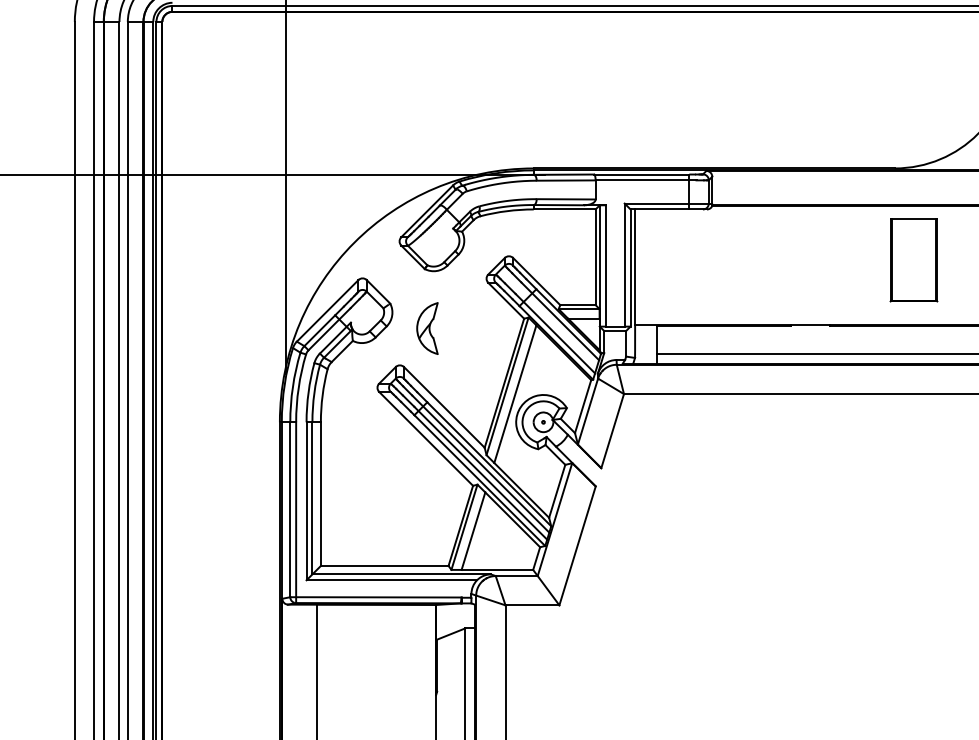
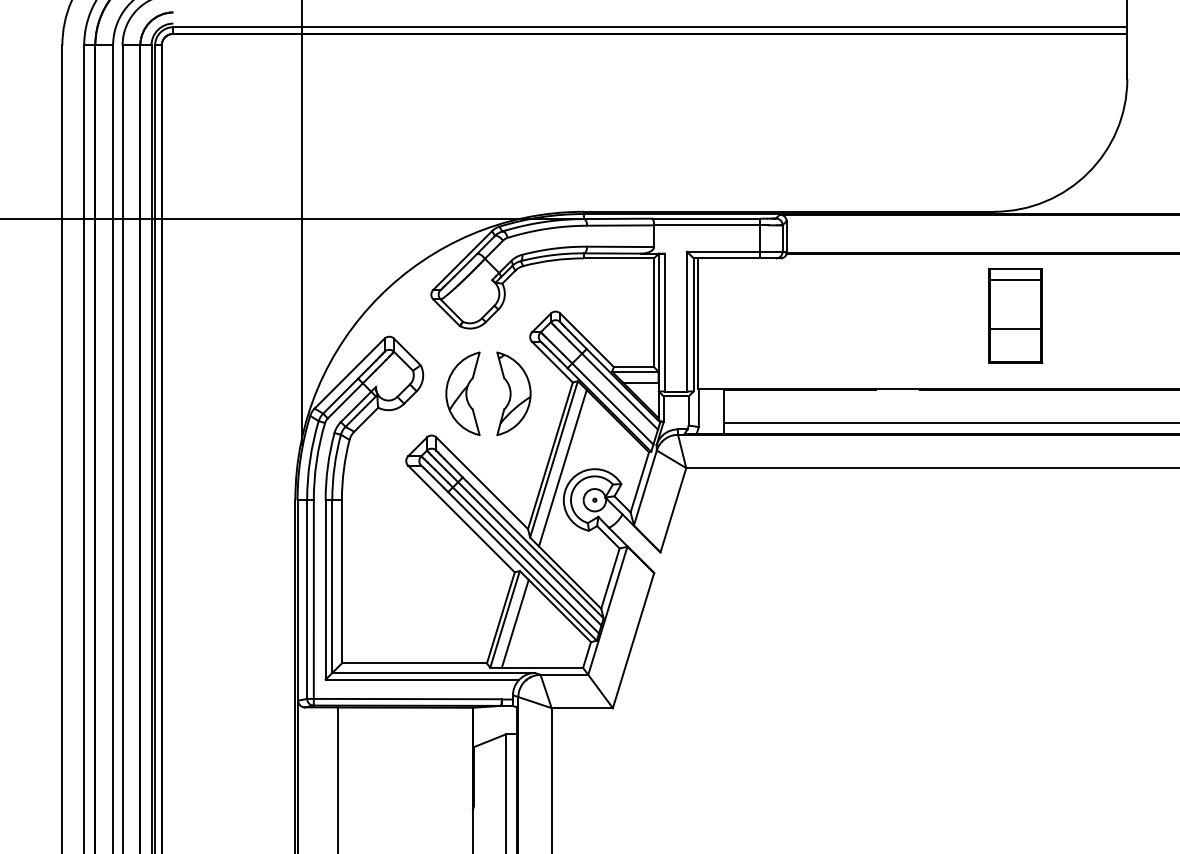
line: (913, 228) -> (1015, 279), added
line: (913, 272) -> (1015, 329), added
part: (427, 328) -> (462, 393), size x1.43
part: (471, 328) -> (513, 393), added

